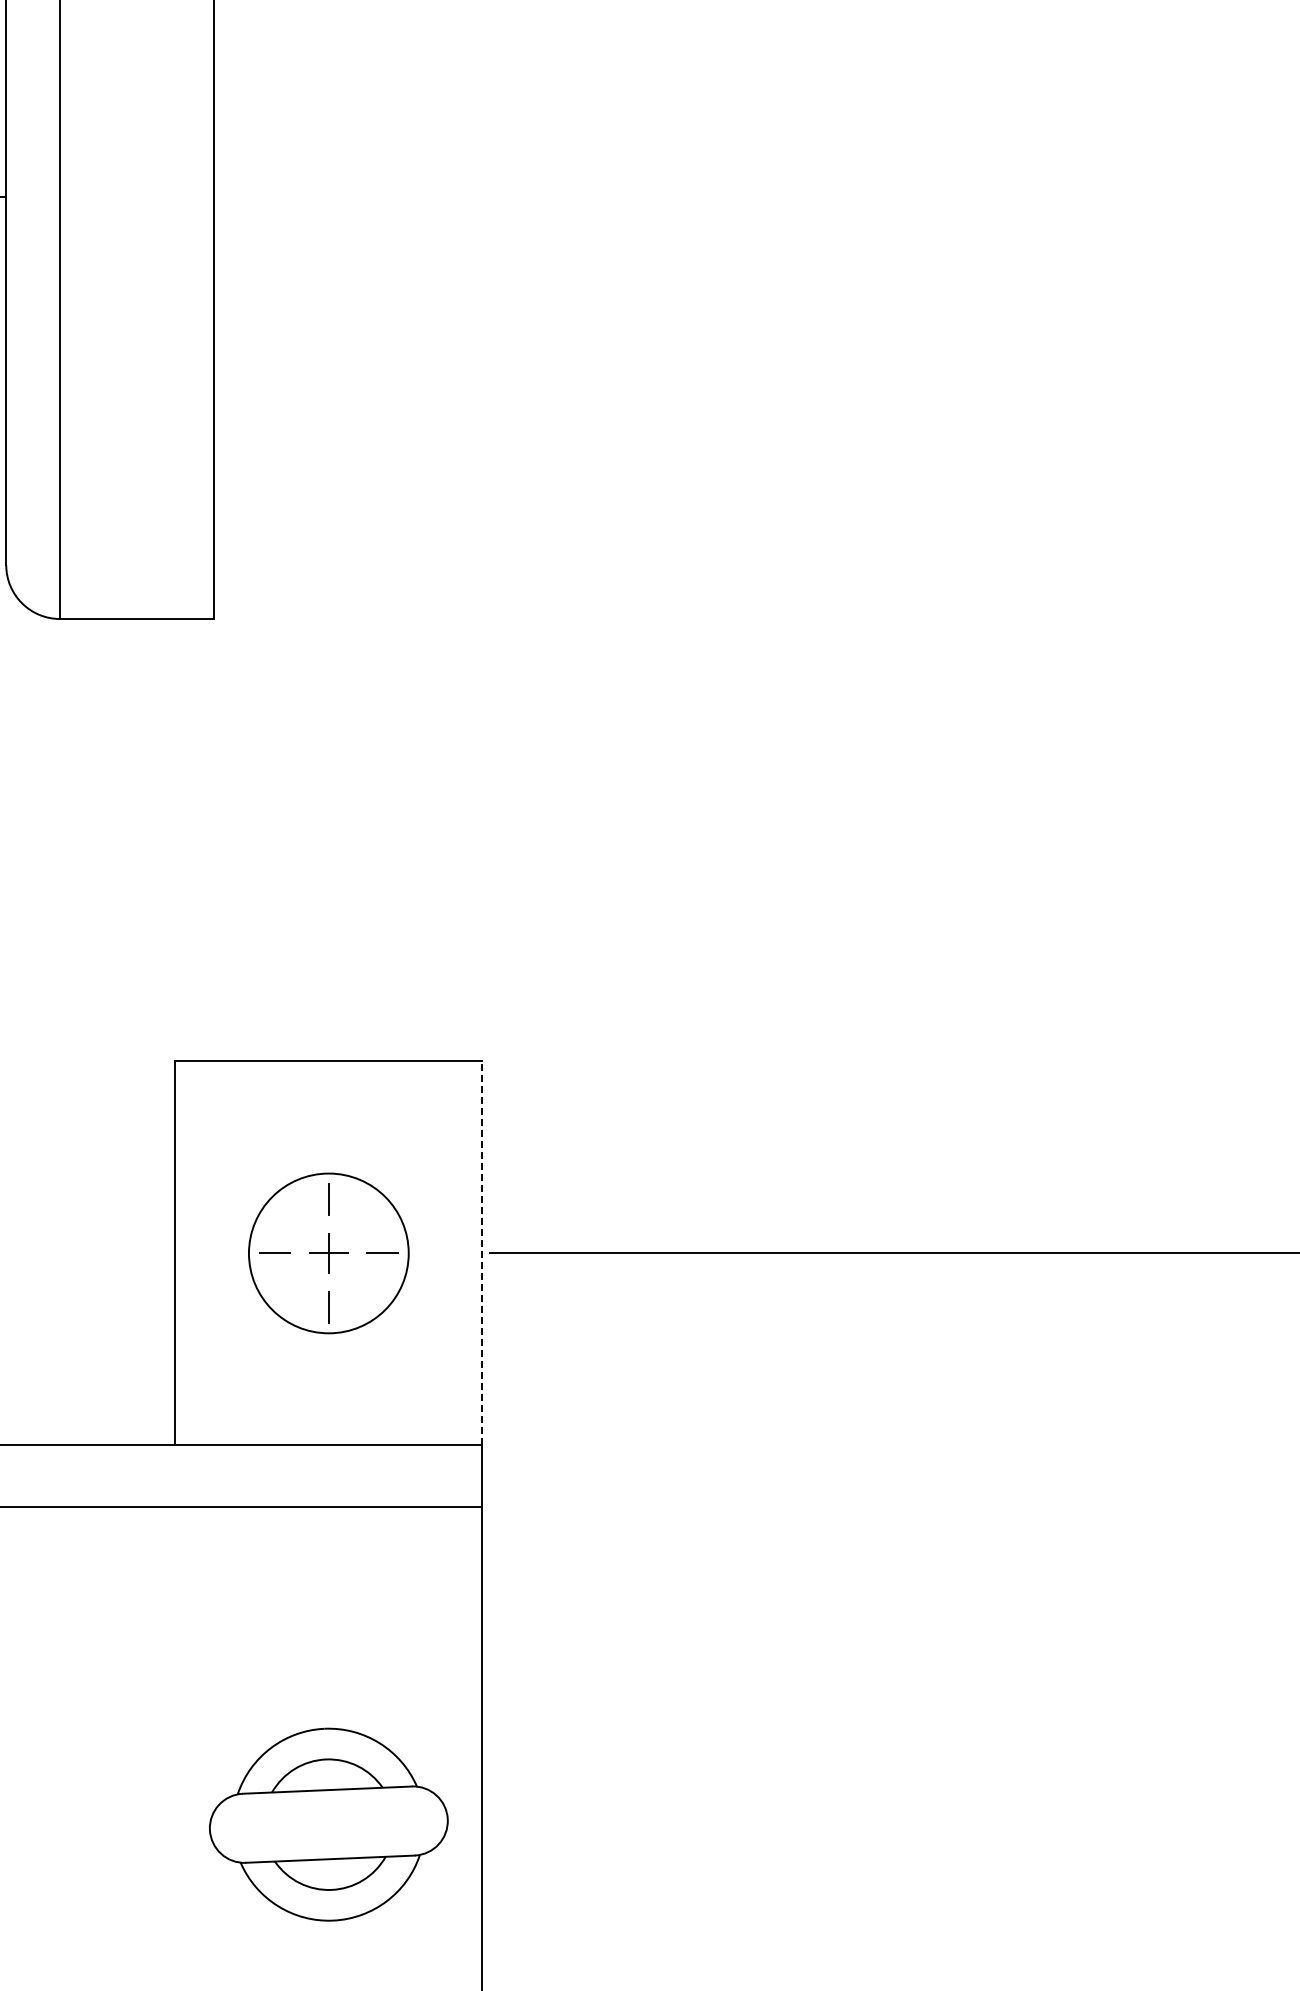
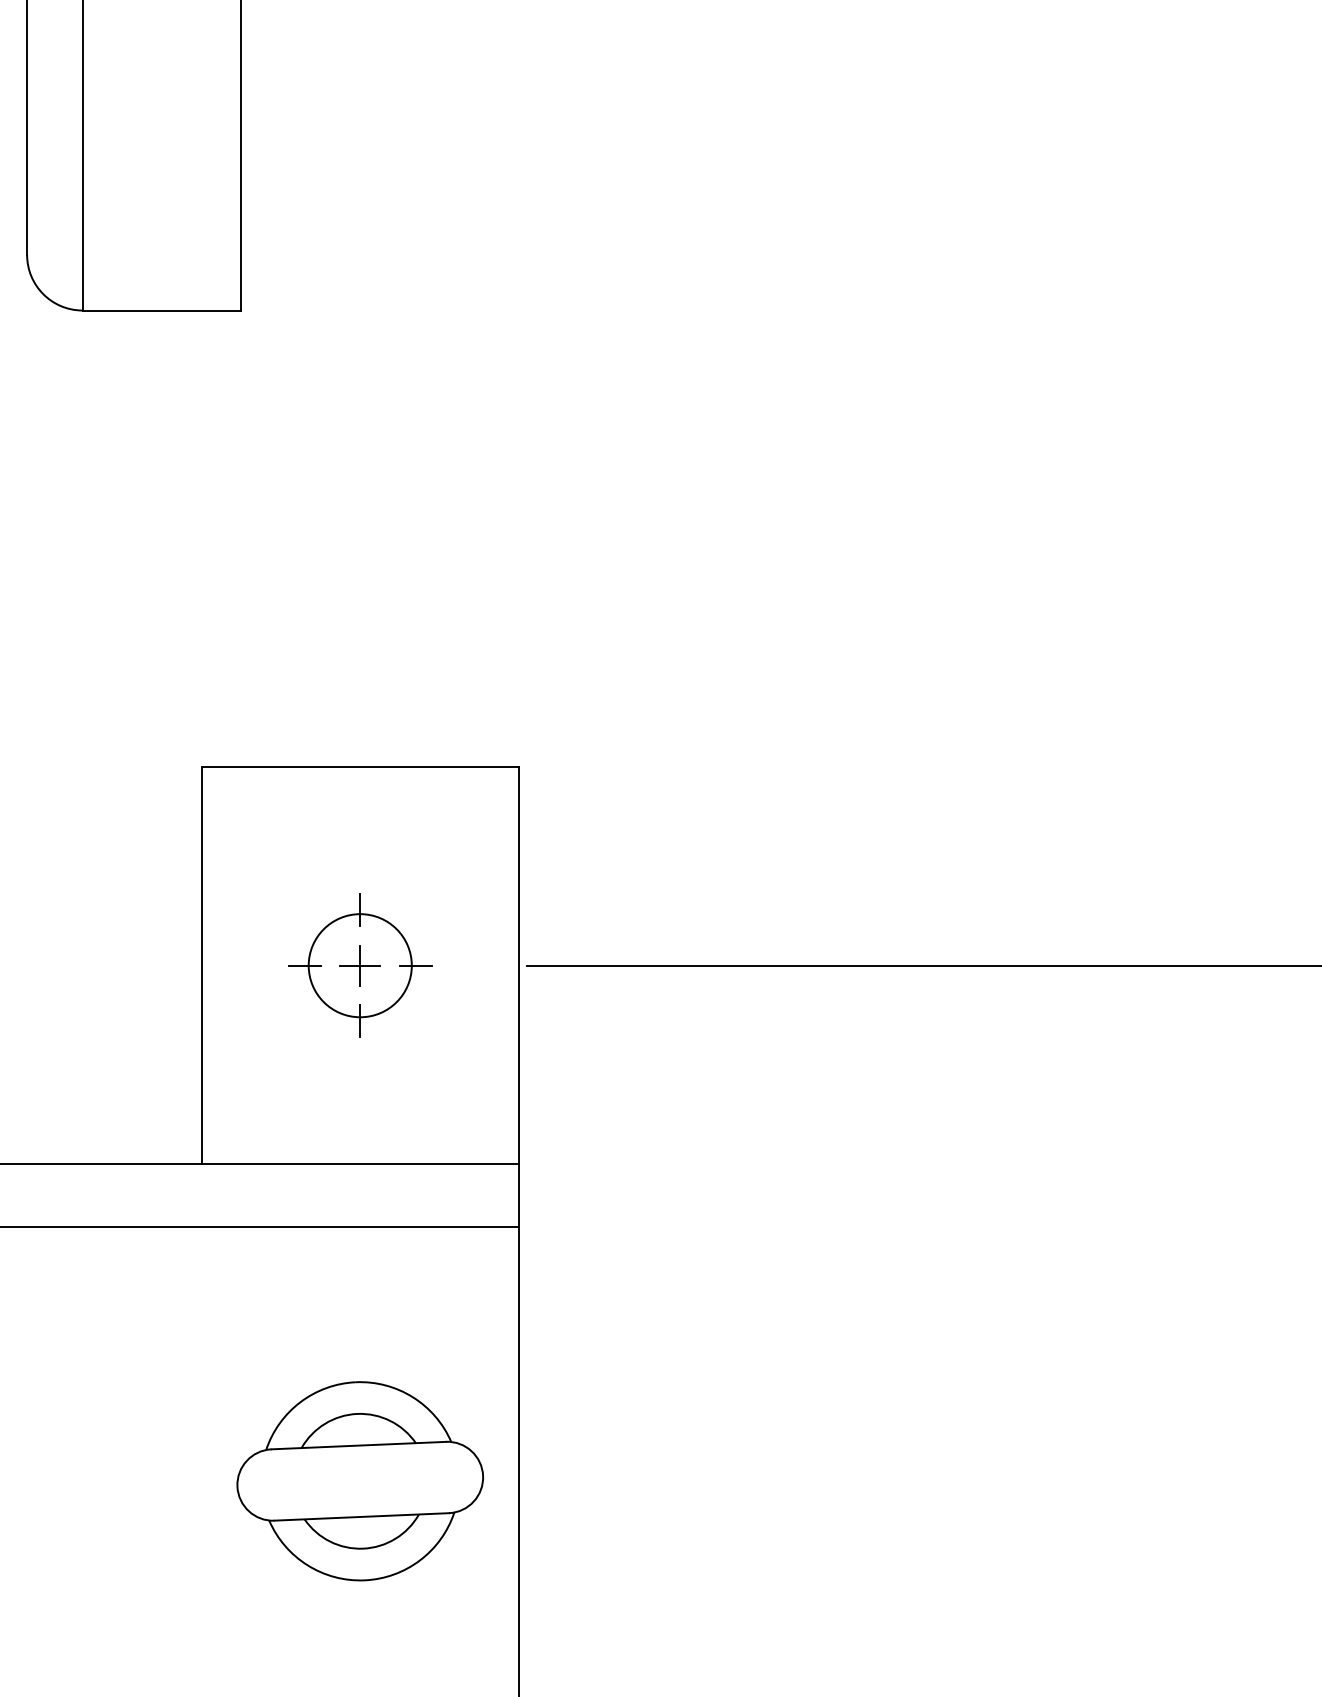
line: (482, 1252) -> (518, 964), dashed -> solid
circle: (328, 1253) -> (359, 965), size x0.62
part: (328, 1824) -> (359, 1481), moved

